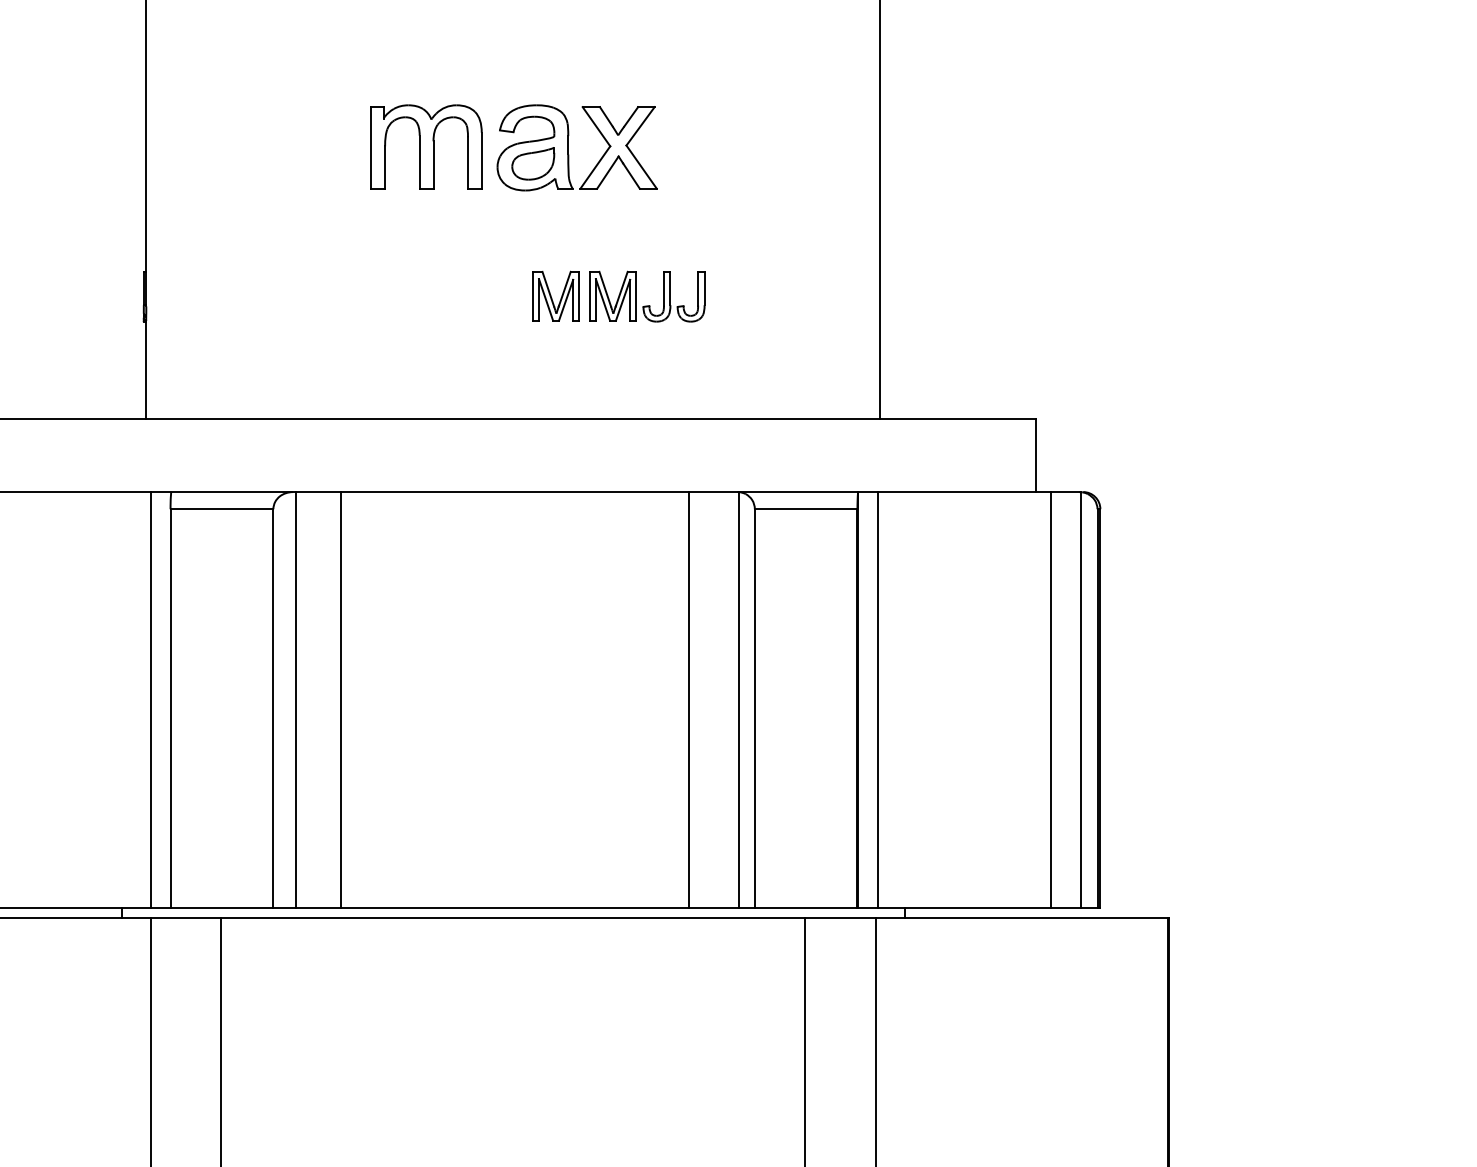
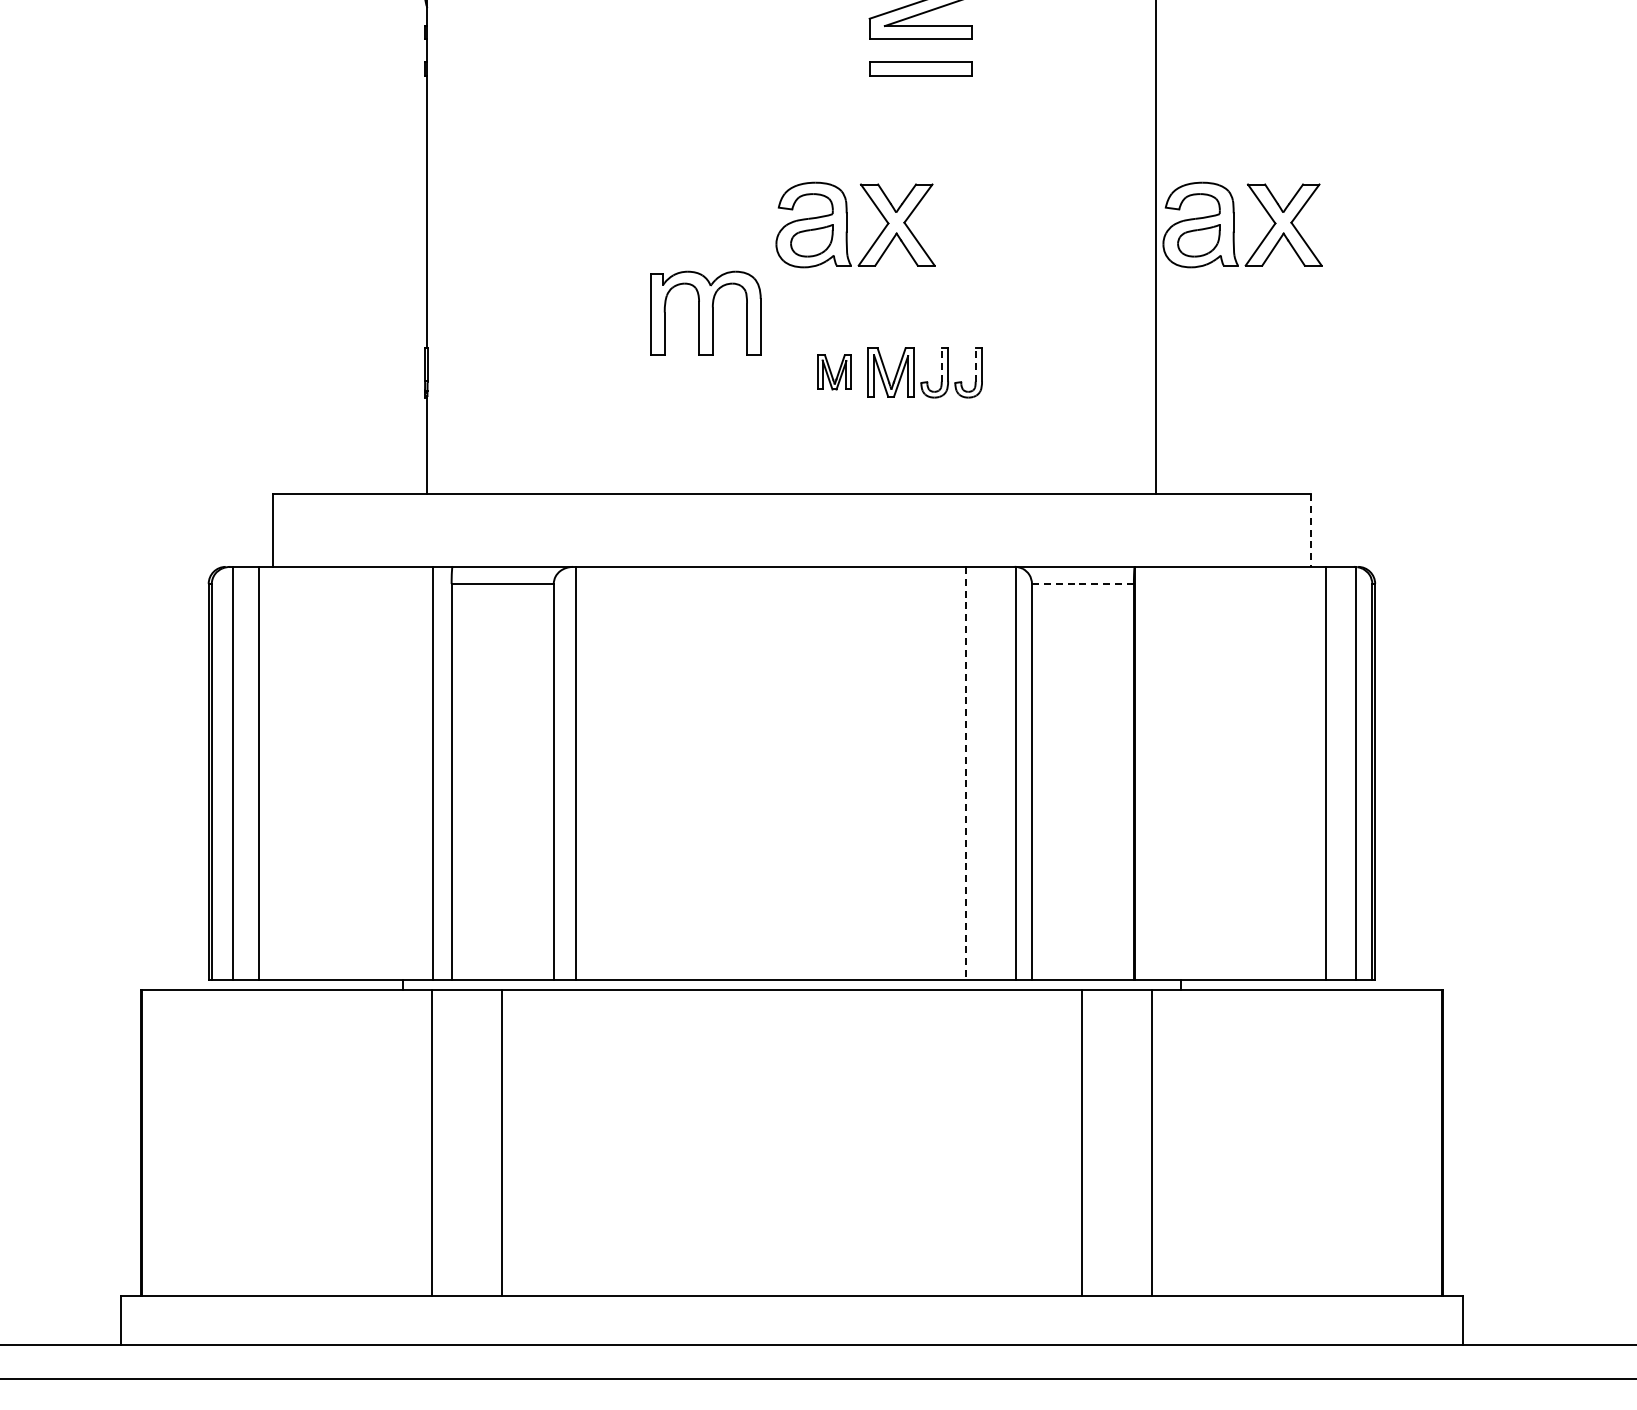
part: (426, 146) -> (705, 312), moved
part: (958, 147) -> (1234, 224), added
line: (663, 288) -> (941, 364), solid -> dashed
line: (697, 288) -> (975, 364), solid -> dashed
part: (556, 296) -> (834, 372), size x0.7
line: (1035, 455) -> (1310, 530), solid -> dashed
line: (805, 508) -> (1082, 583), solid -> dashed
line: (341, 700) -> (621, 773), removed
line: (688, 700) -> (966, 773), solid -> dashed
line: (878, 700) -> (1154, 773), removed

